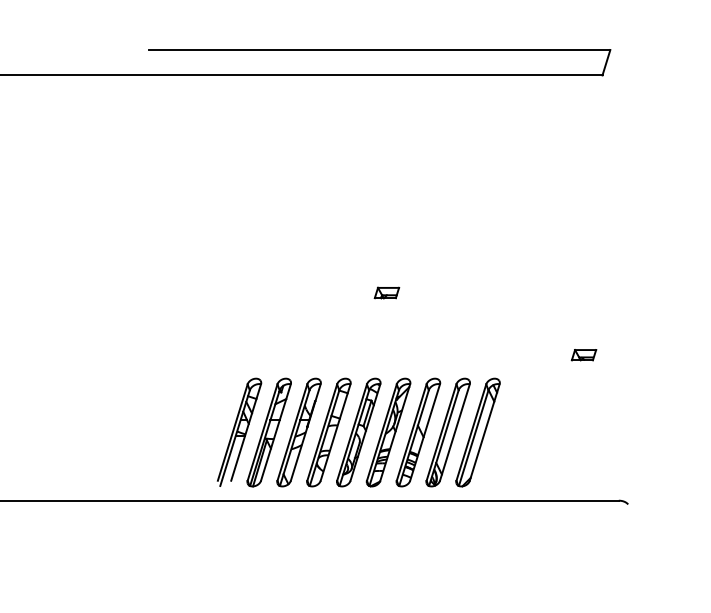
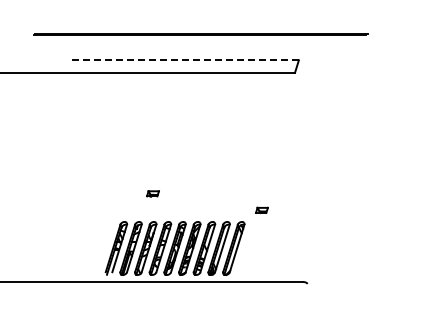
line: (379, 50) -> (185, 60), solid -> dashed
part: (385, 292) -> (152, 193), moved
part: (583, 353) -> (261, 209), moved

